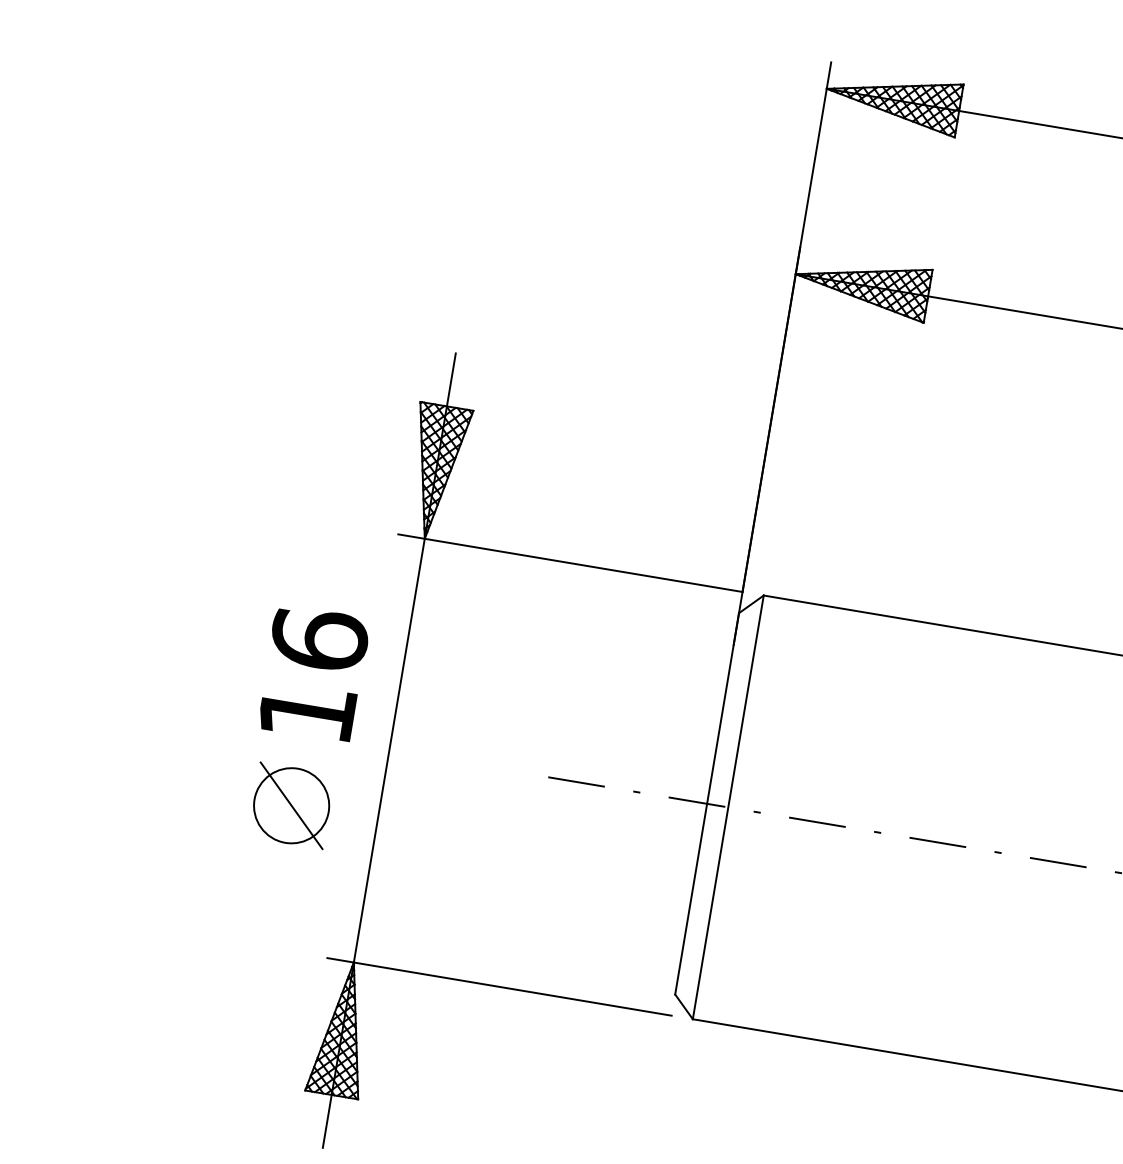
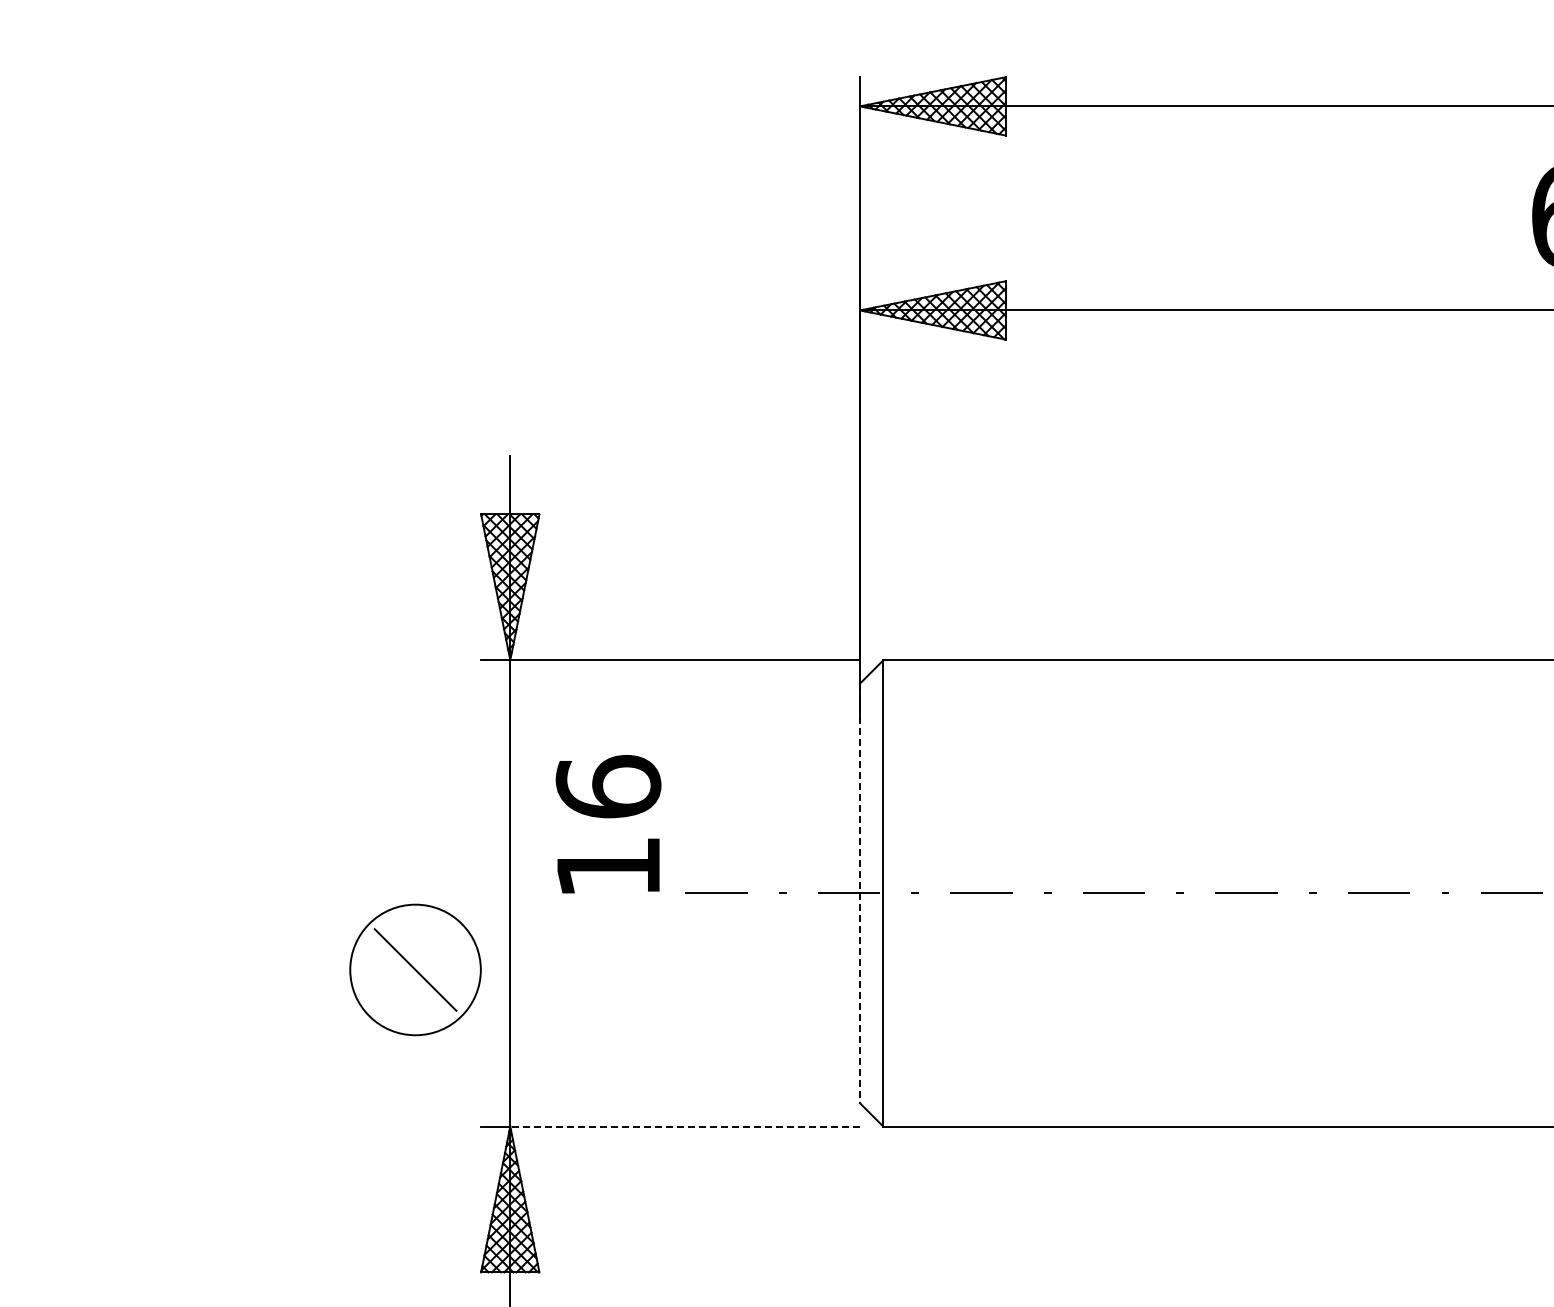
text: (313, 673) -> (608, 824), moved
line: (707, 803) -> (860, 893), solid -> dashed
circle: (291, 805) -> (415, 969), size x1.6
line: (513, 989) -> (685, 1126), solid -> dashed

